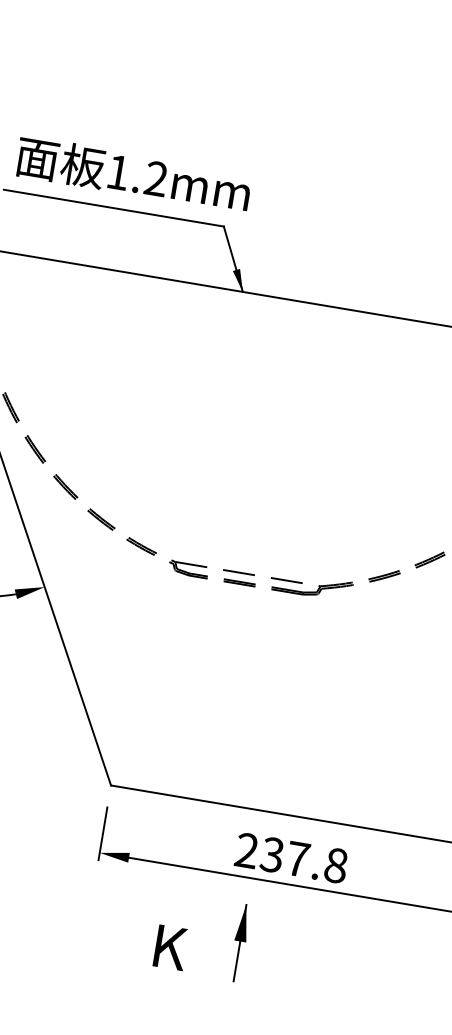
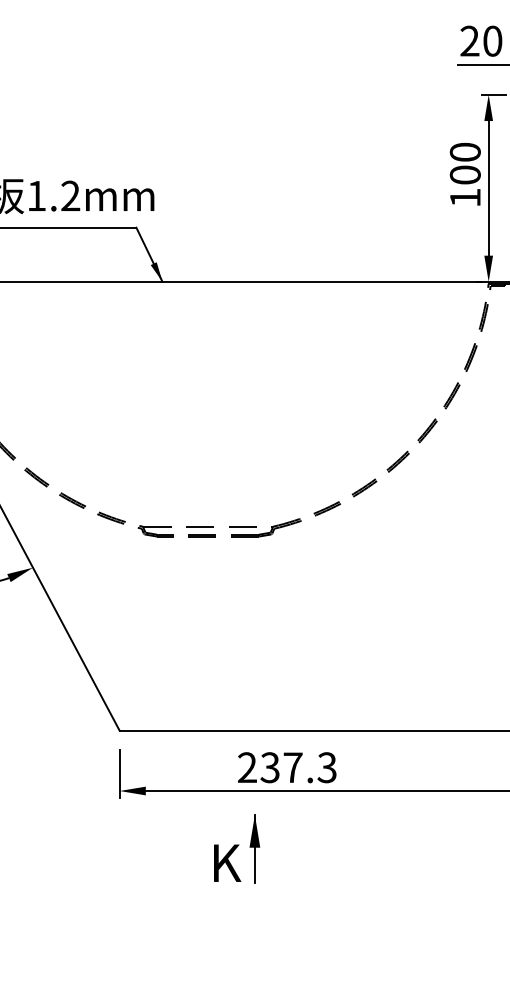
text: (335, 865) -> (326, 767), 237.8 -> 237.3
text: (171, 946) -> (227, 862), moved

